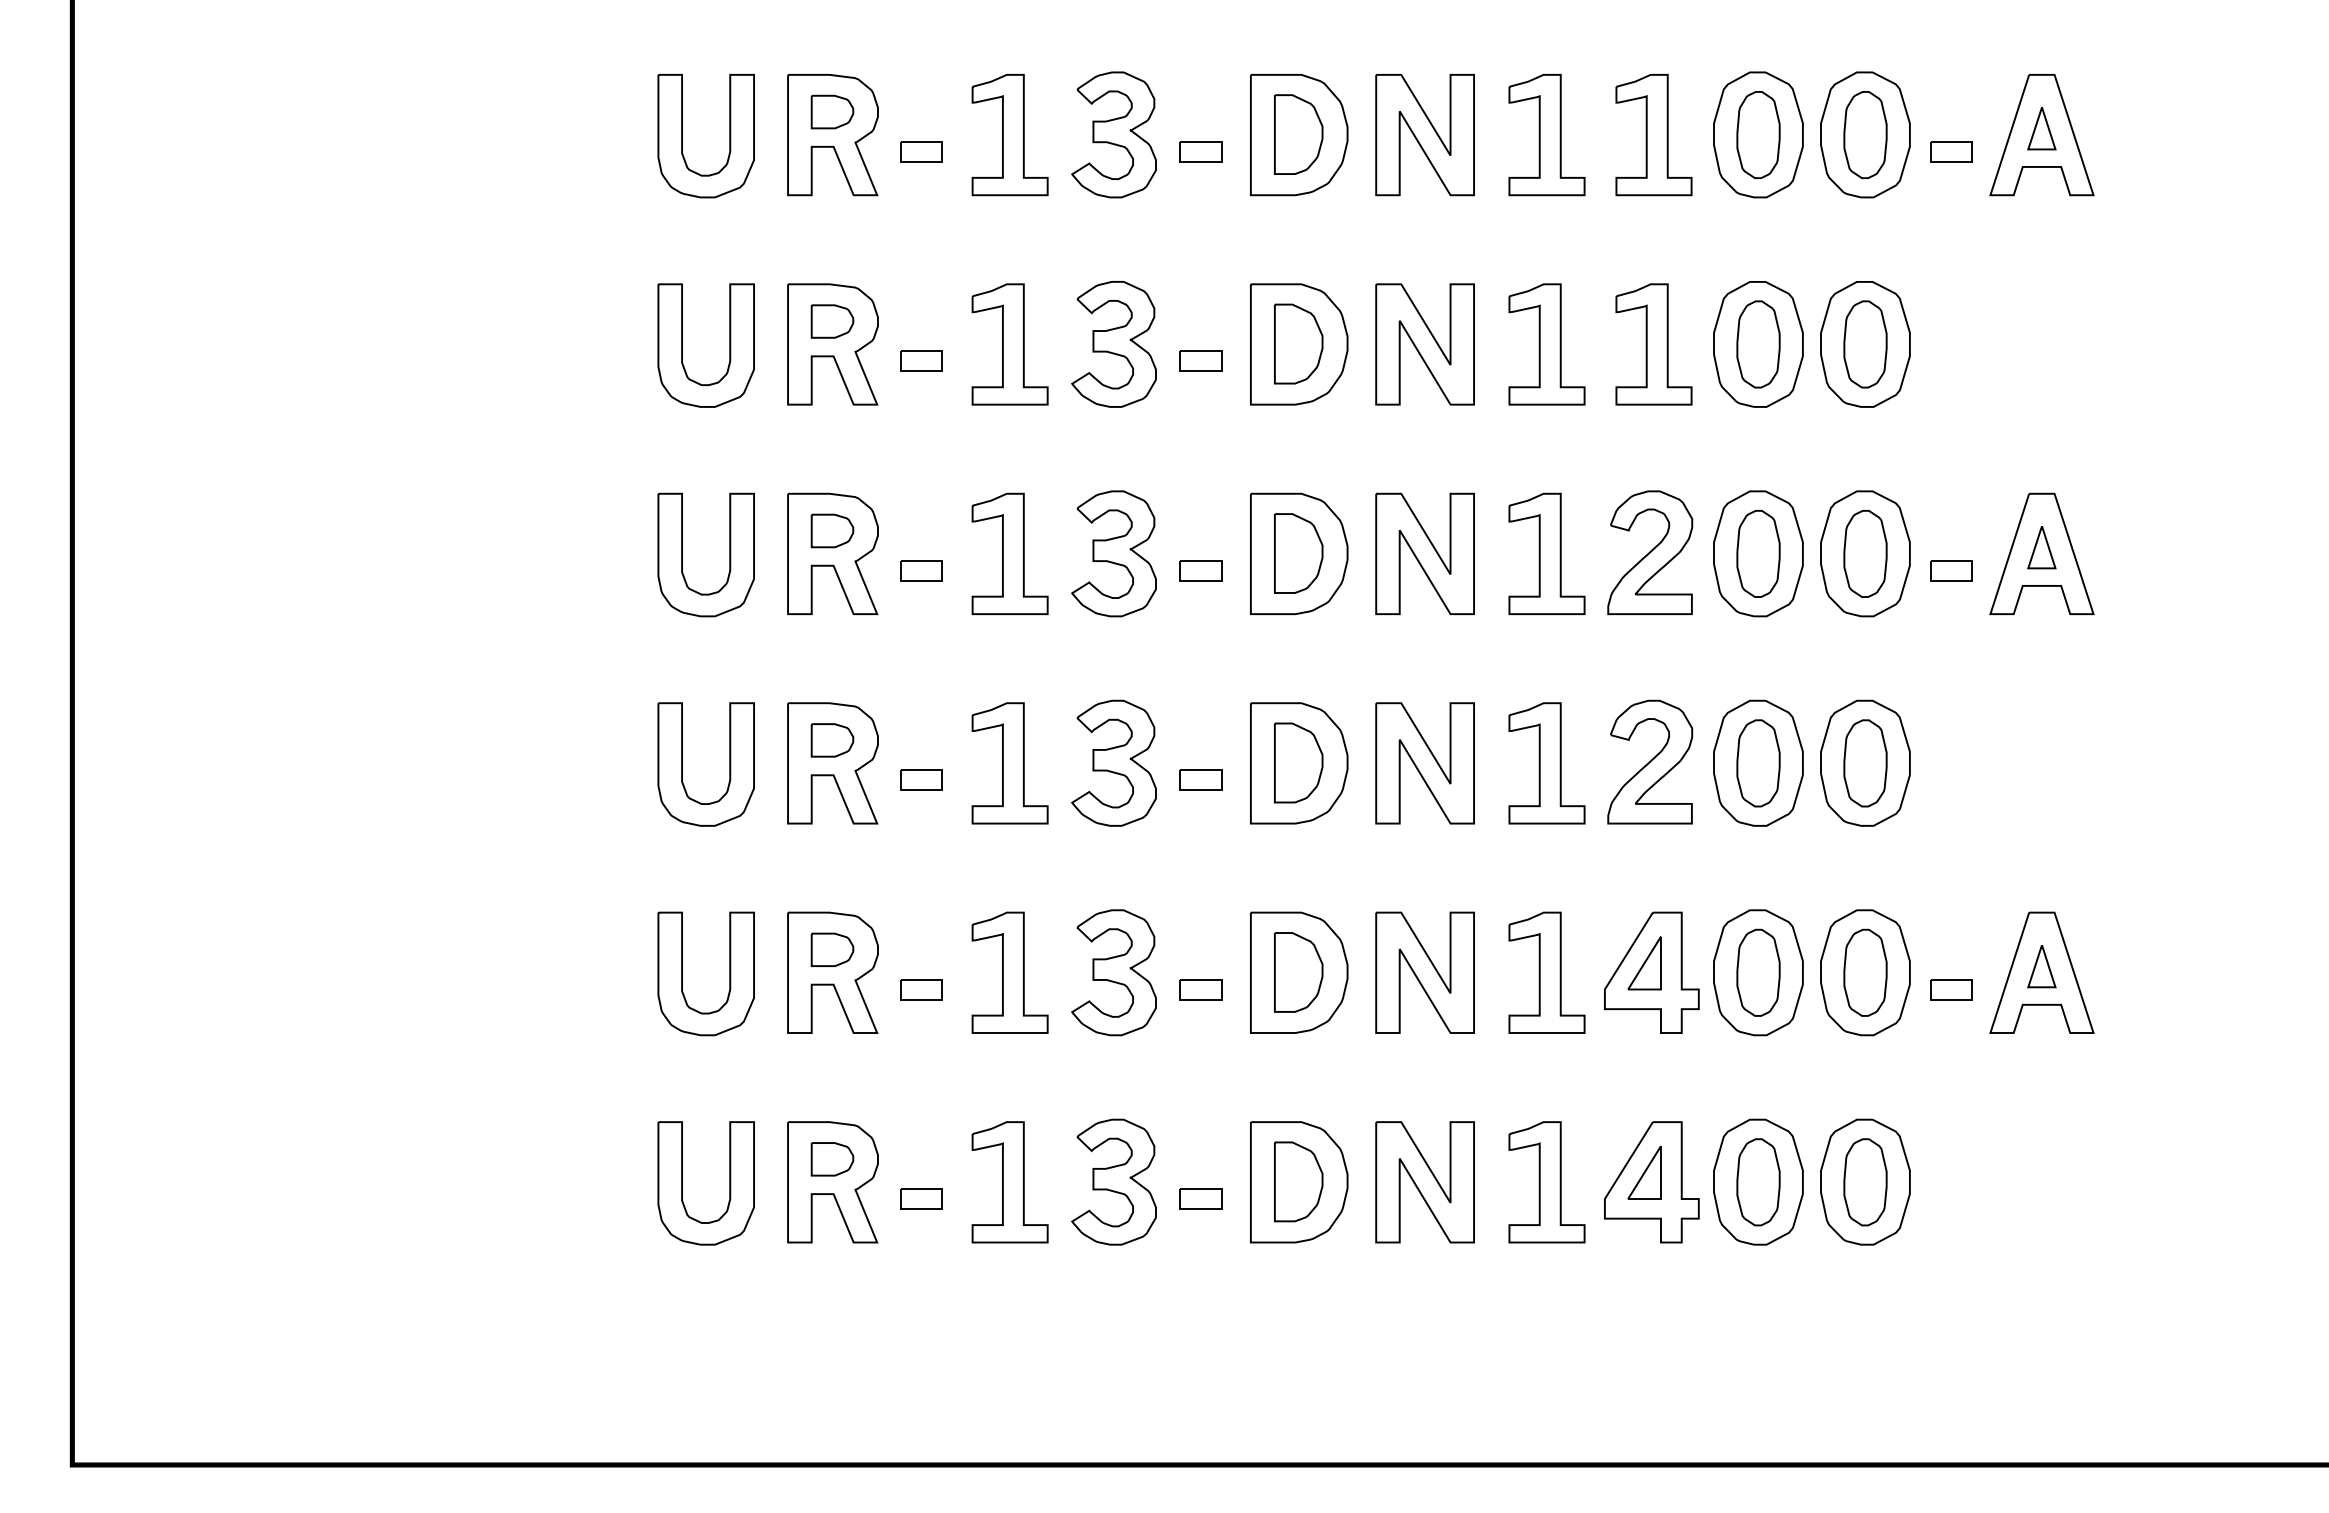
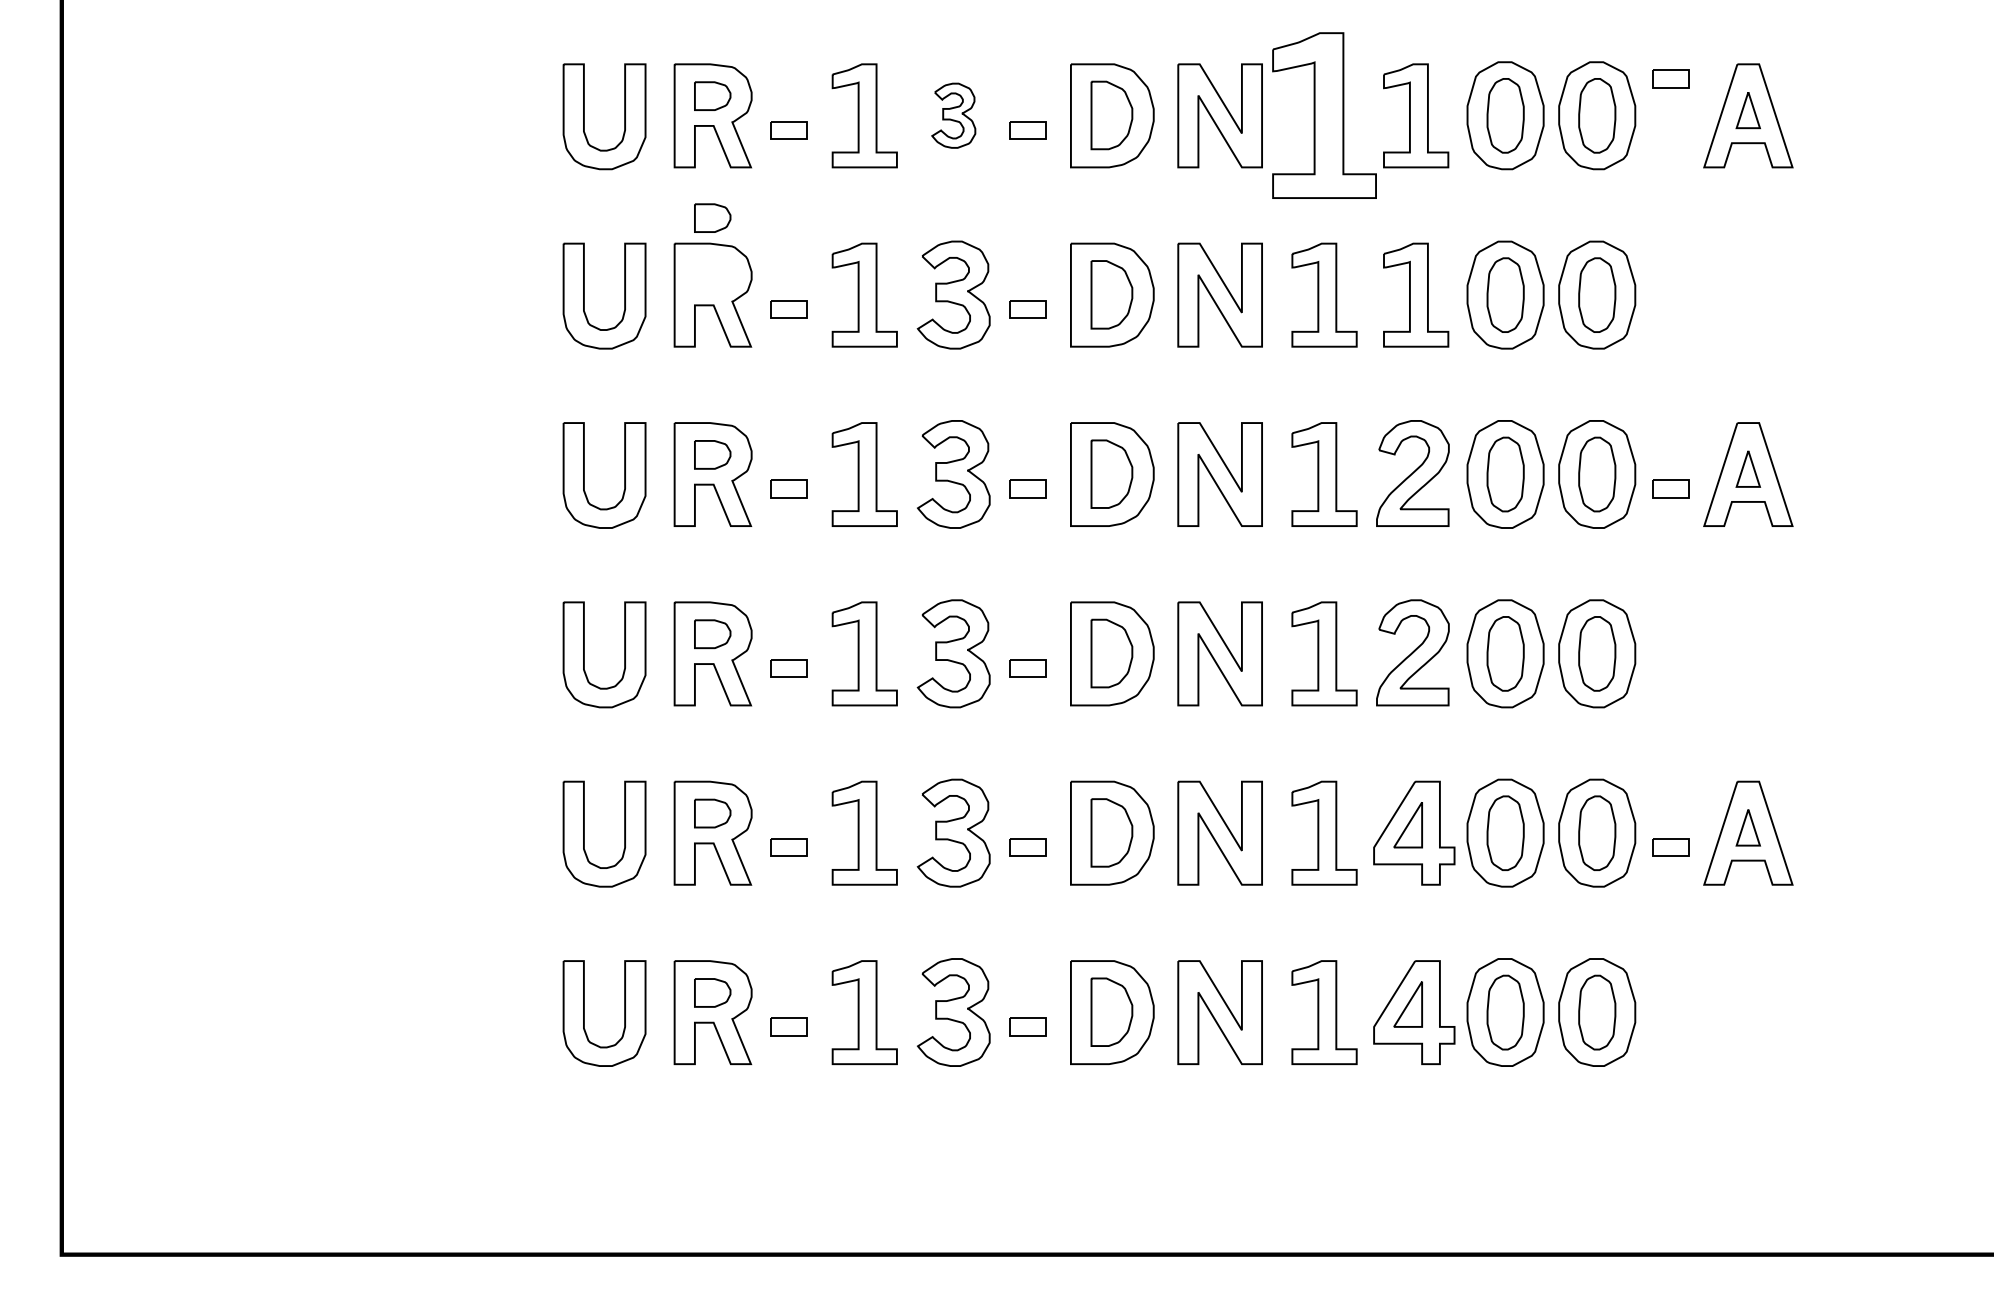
part: (1113, 134) -> (953, 115), size x0.6
part: (1546, 135) -> (1324, 116), size x1.6
part: (1951, 151) -> (1670, 78), moved
part: (832, 321) -> (712, 218), moved

